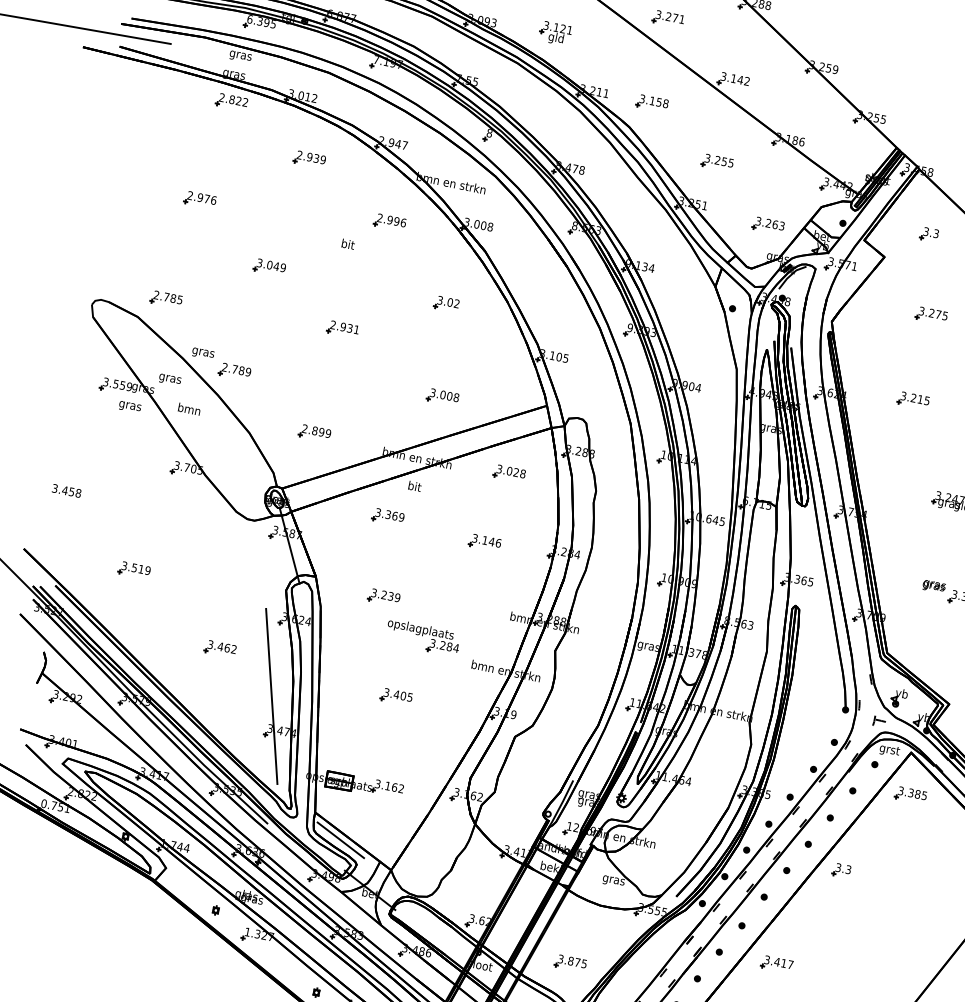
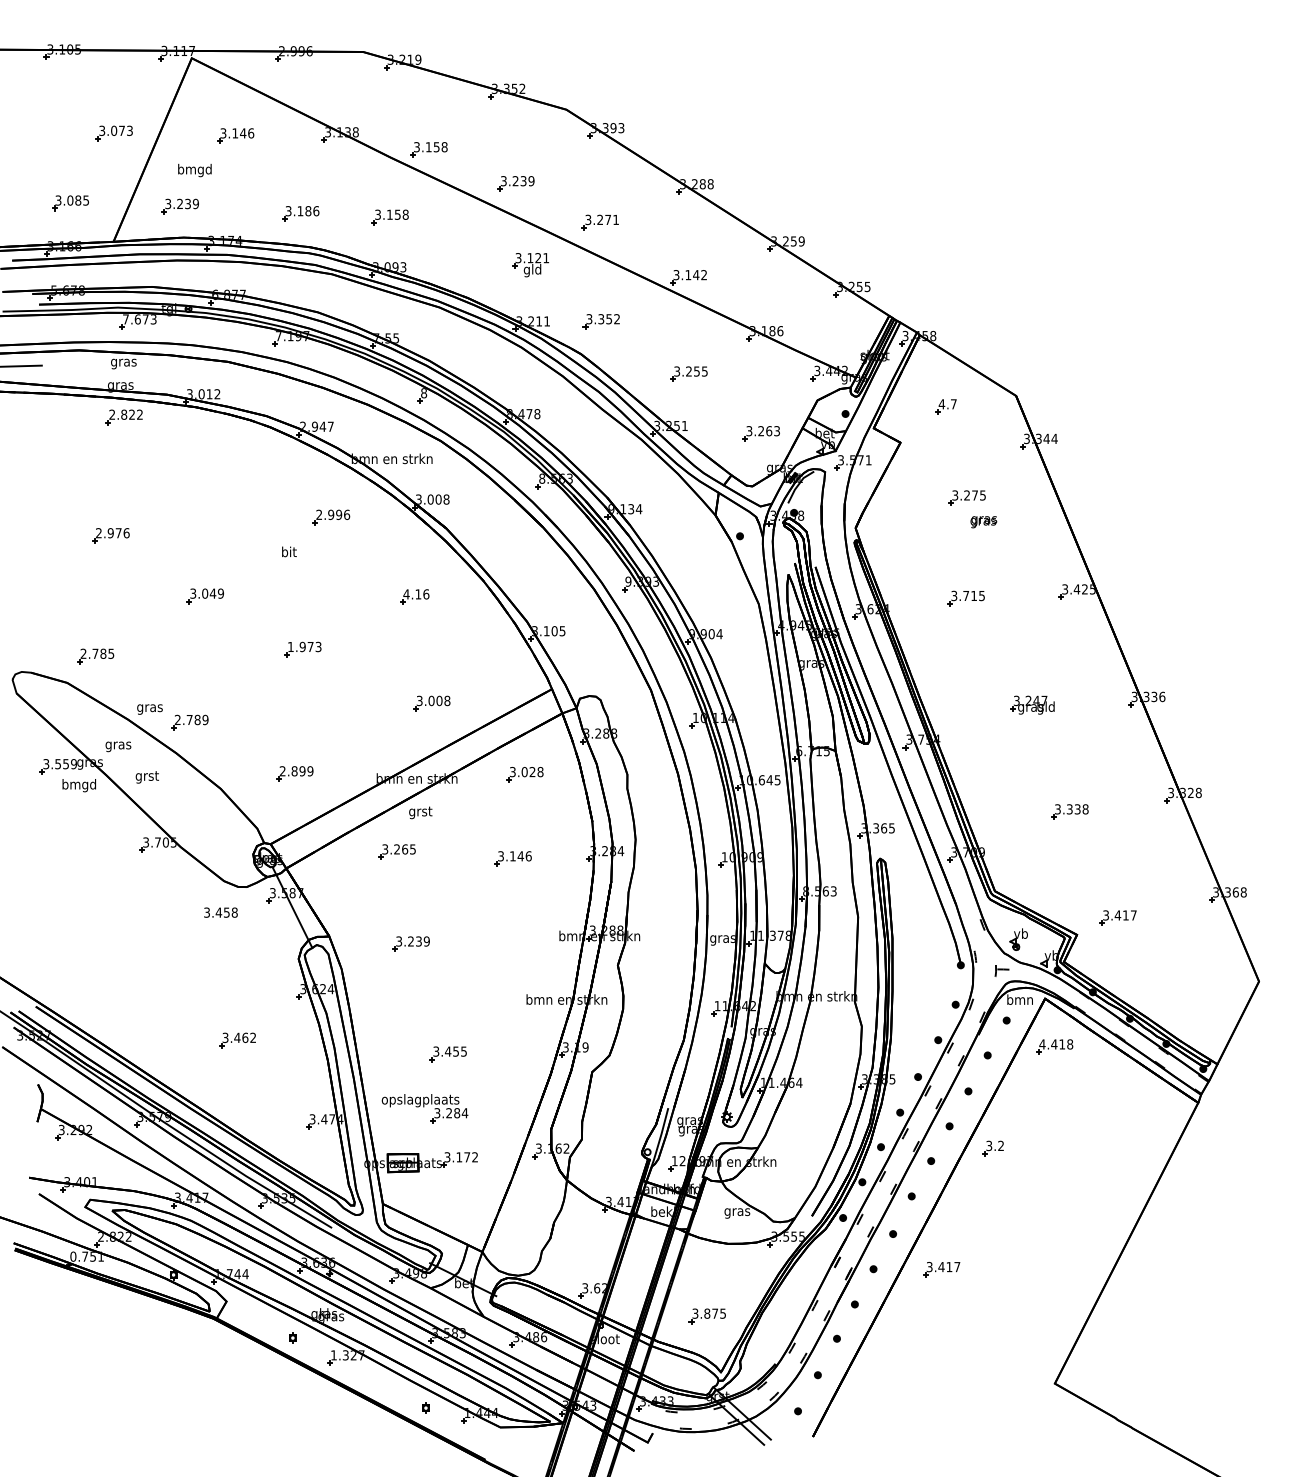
text: (261, 21) -> (139, 319), 6.395 -> 7.673
part: (555, 33) -> (530, 265), moved
text: (659, 102) -> (609, 319), 3.158 -> 3.352
part: (309, 159) -> (225, 464), removed
text: (930, 232) -> (947, 404), 3.3 -> 4.7
text: (448, 302) -> (416, 594), 3.02 -> 4.16
text: (344, 327) -> (304, 646), 2.931 -> 1.973
text: (914, 397) -> (966, 595), 3.215 -> 3.715
text: (130, 405) -> (79, 785), gras -> bmgd
text: (189, 410) -> (147, 776), bmn -> grst
text: (414, 487) -> (420, 812), bit -> grst
text: (66, 490) -> (220, 912), moved
text: (395, 516) -> (405, 849), 3.369 -> 3.265
part: (134, 569) -> (121, 970), removed
text: (933, 586) -> (983, 522), moved
part: (422, 637) -> (424, 1108), moved
line: (271, 696) -> (306, 1082), removed
text: (403, 696) -> (456, 1051), 3.405 -> 3.455
text: (889, 749) -> (1019, 1000), grst -> bmn
text: (394, 787) -> (467, 1157), 3.162 -> 3.172
text: (912, 793) -> (1056, 1044), 3.385 -> 4.418
line: (340, 840) -> (418, 1229), removed
text: (847, 870) -> (1000, 1146), 3.3 -> 3.2

